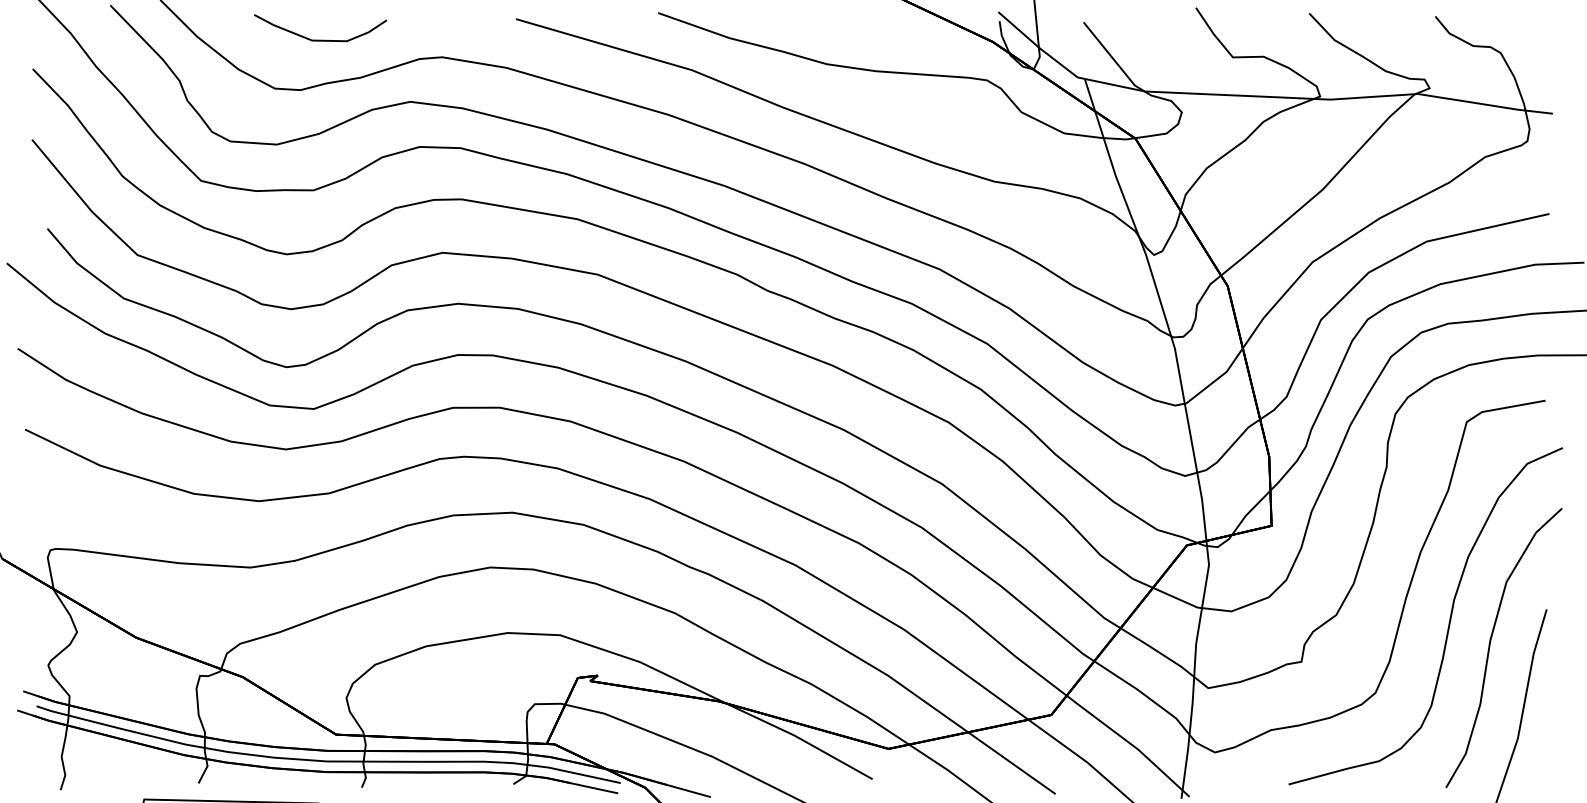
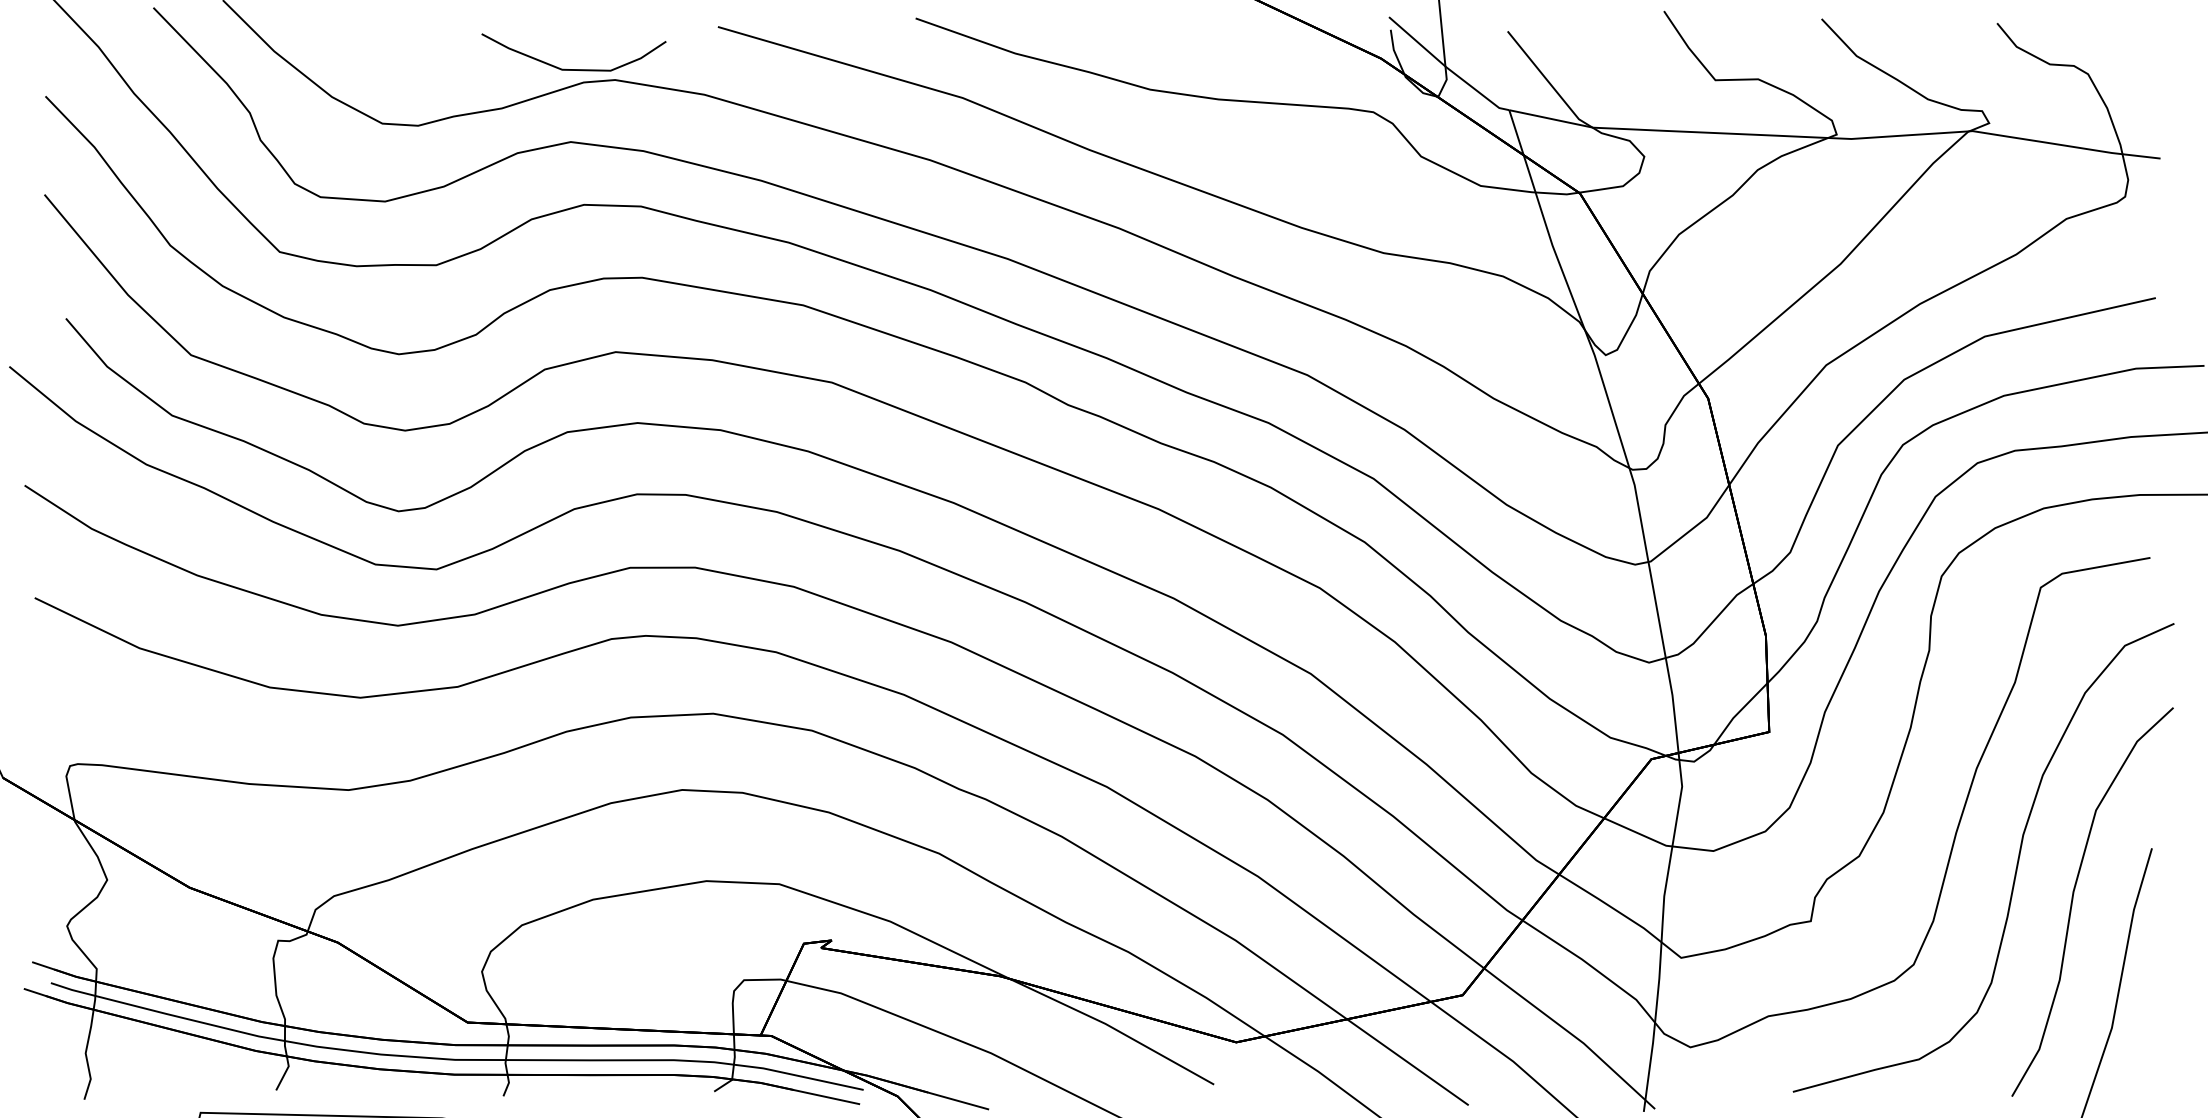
curve: (320, 40) -> (573, 69), moved

